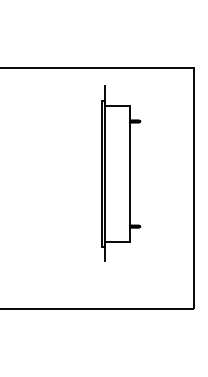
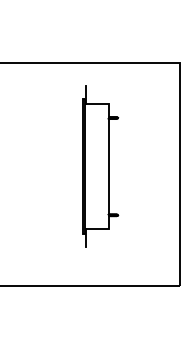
part: (121, 173) -> (100, 166), moved

